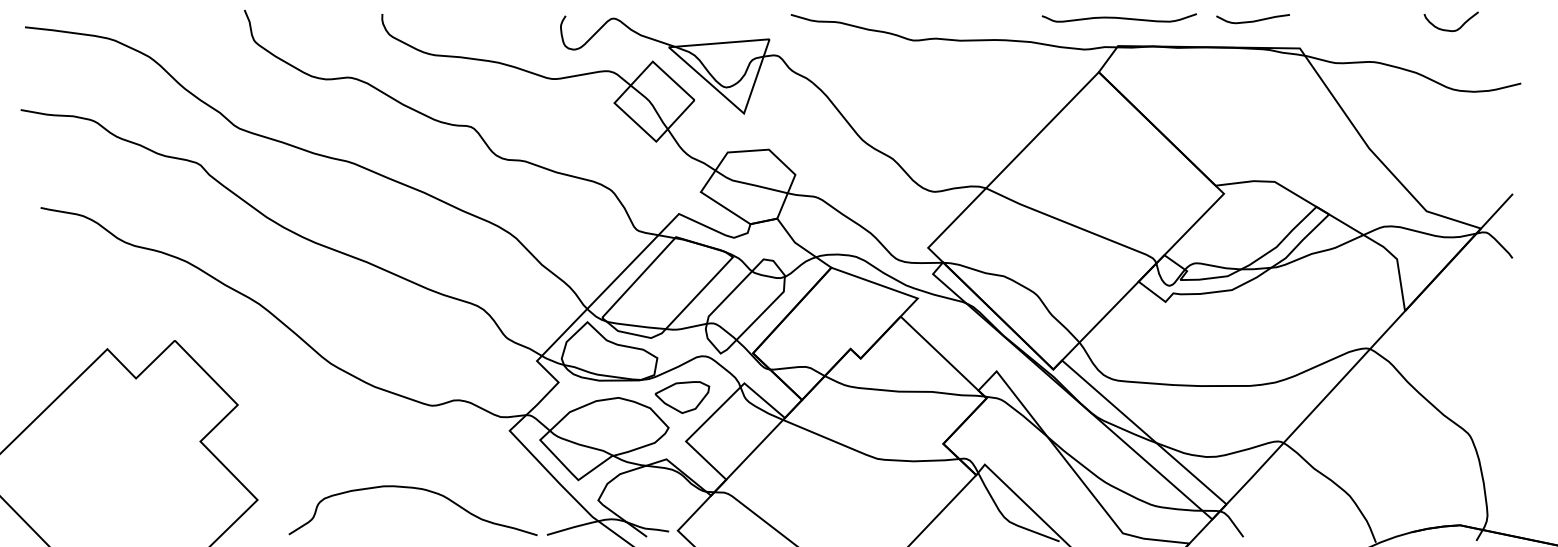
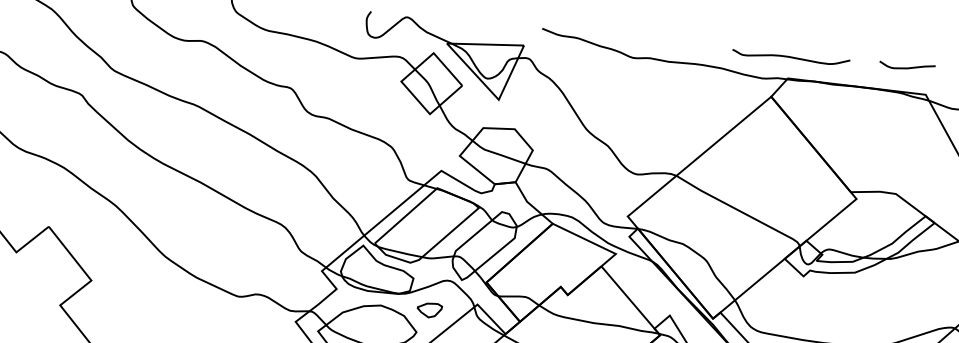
curve: (1252, 20) -> (906, 67), moved
part: (682, 397) -> (429, 310), size x0.6

